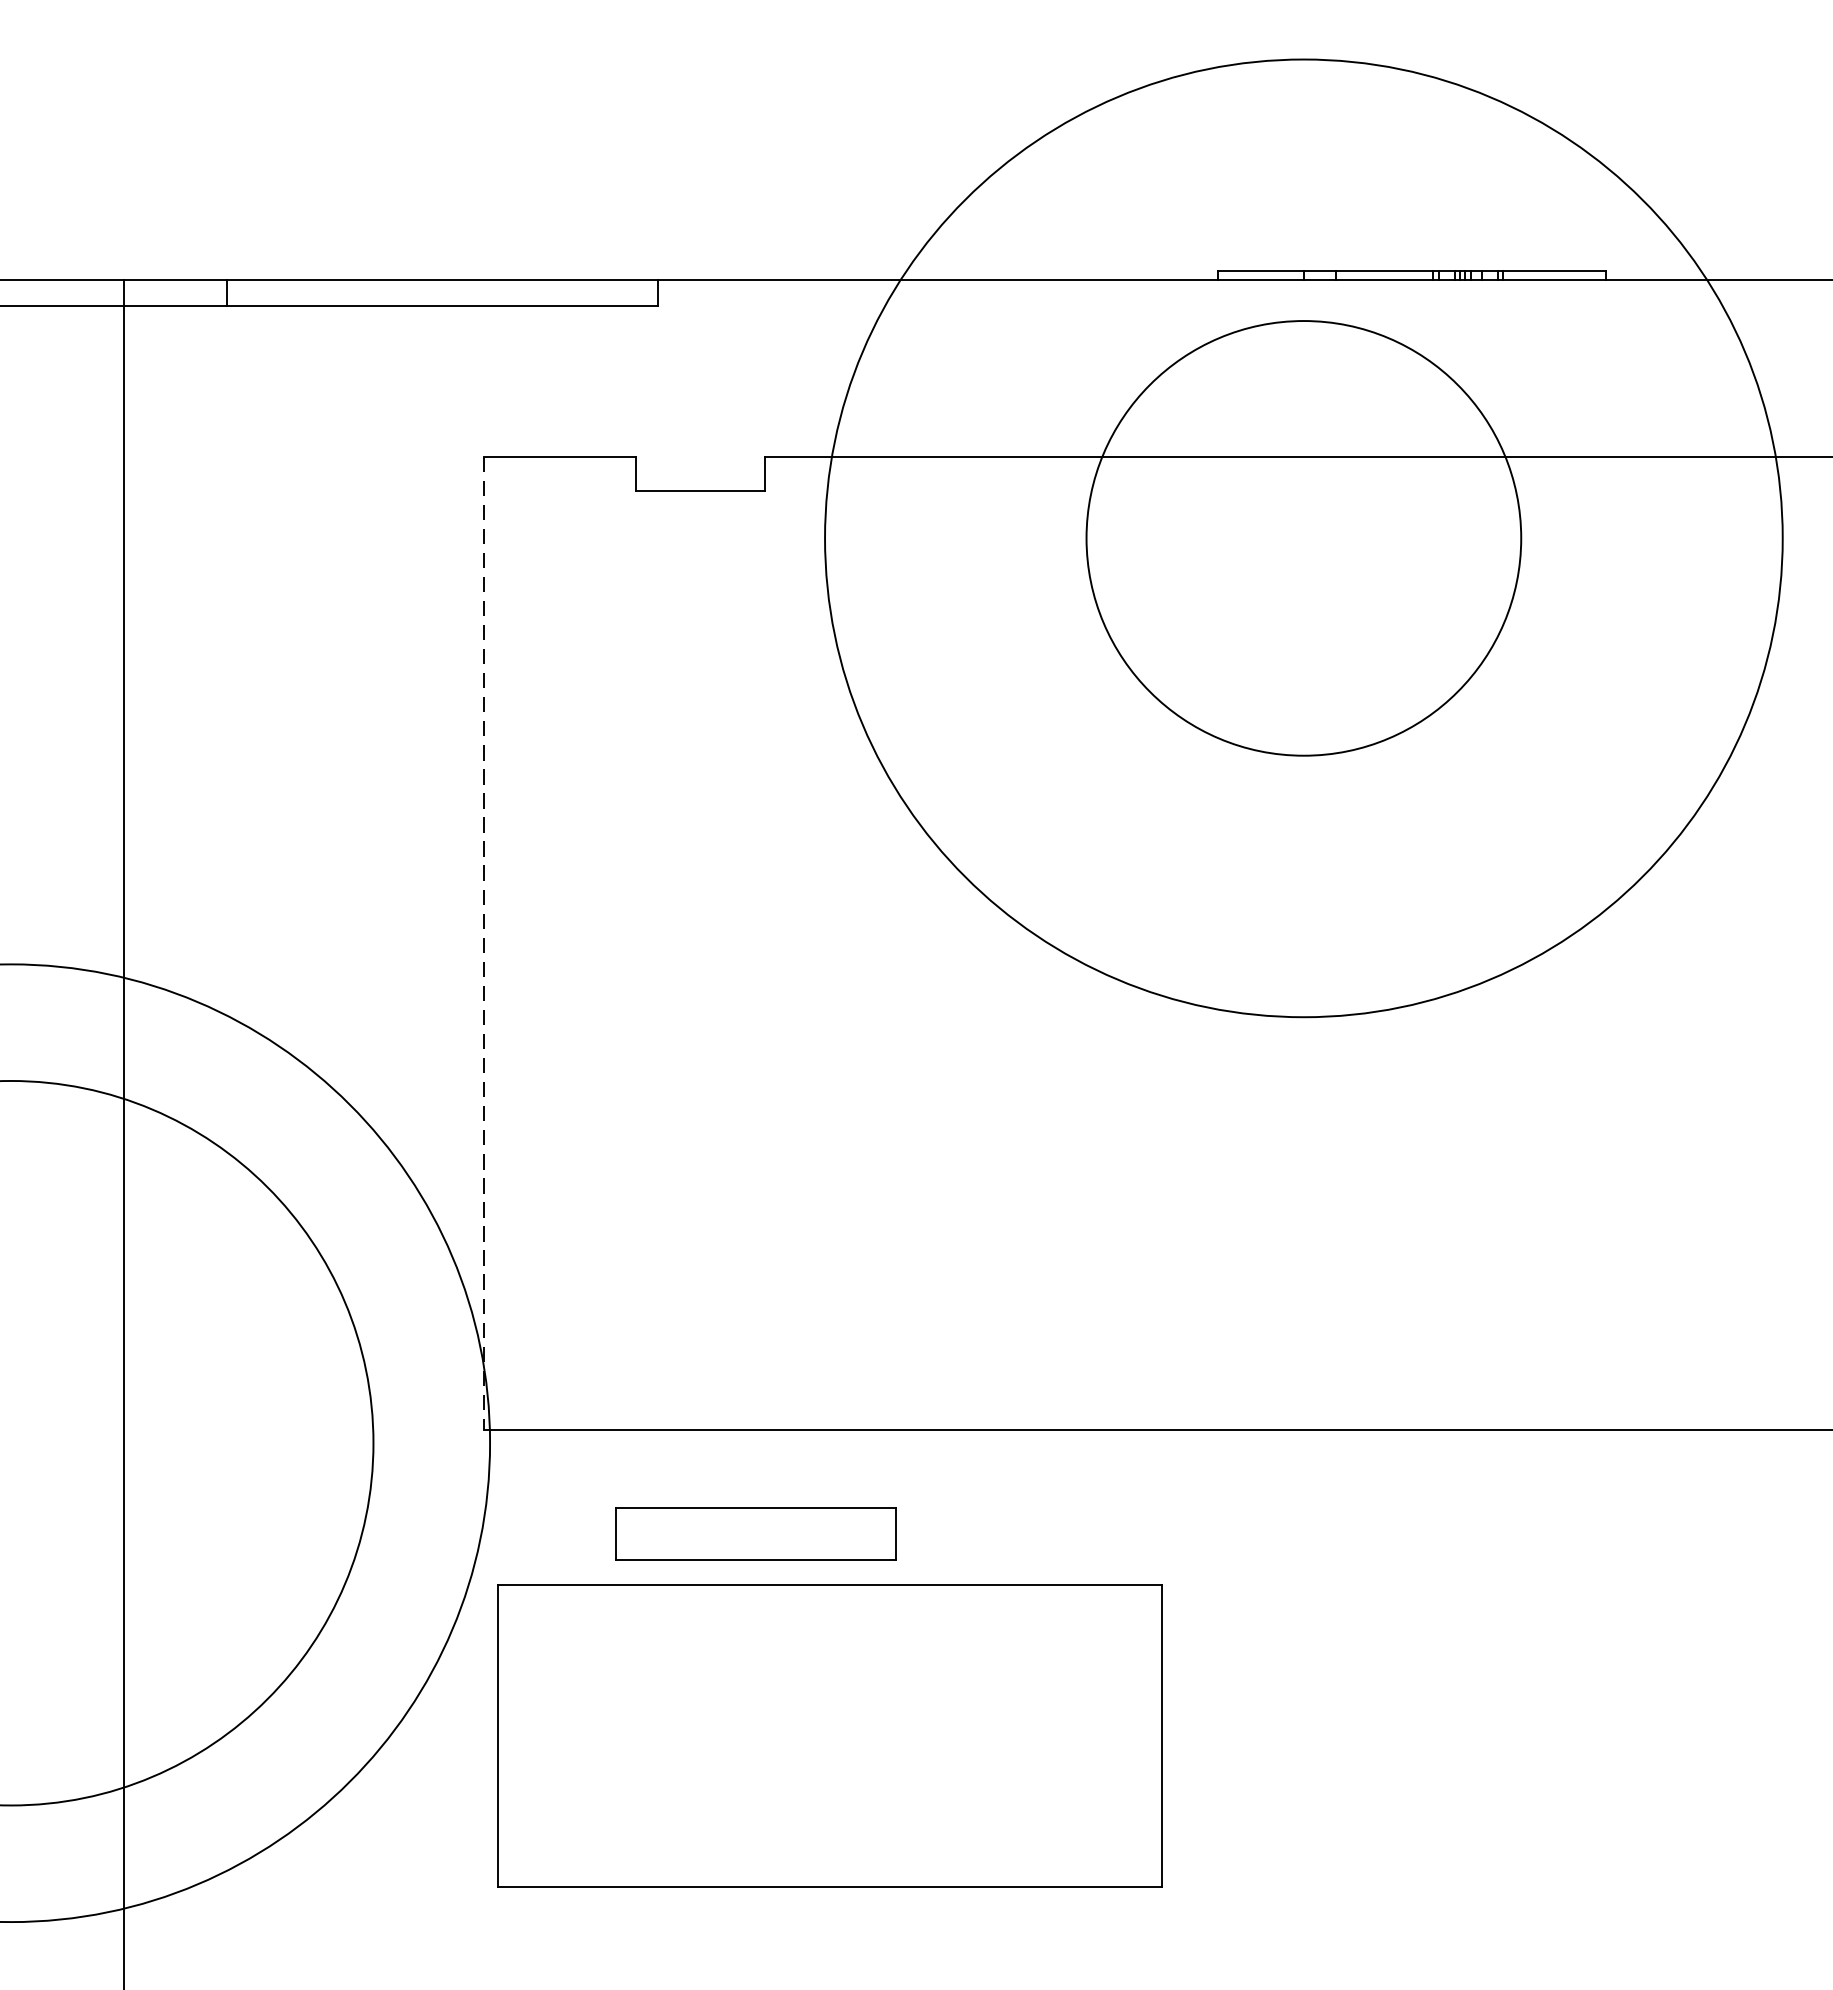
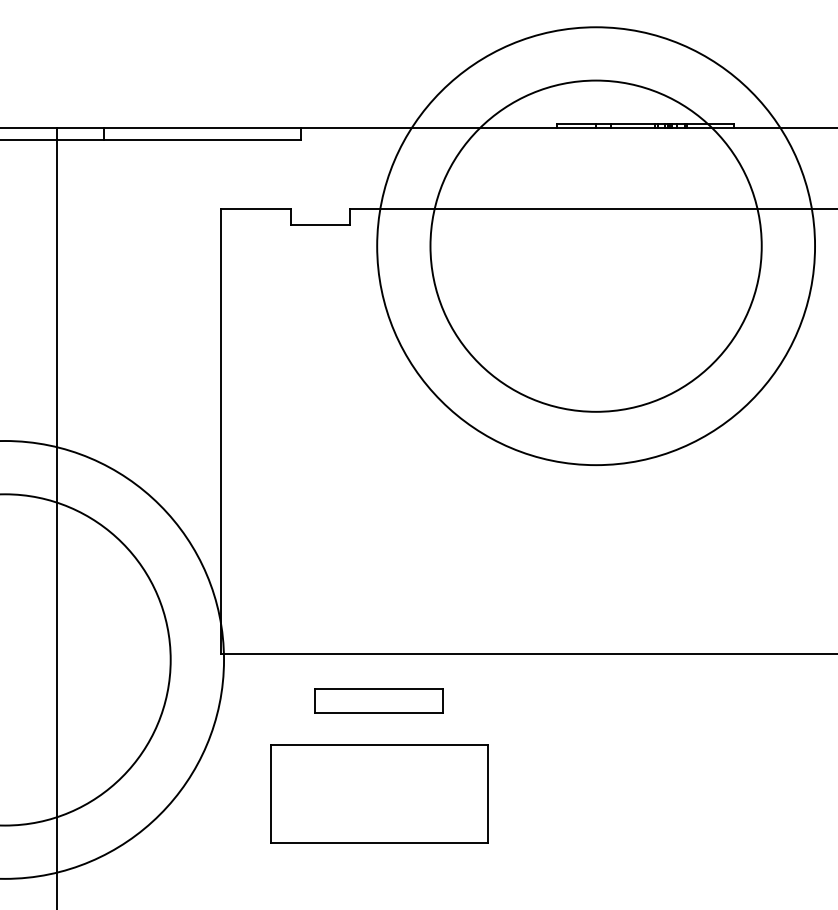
circle: (1302, 536) -> (595, 245), size x1.67
line: (484, 943) -> (221, 431), dashed -> solid
part: (753, 1531) -> (378, 700), moved
part: (830, 1735) -> (379, 793), size x0.71

